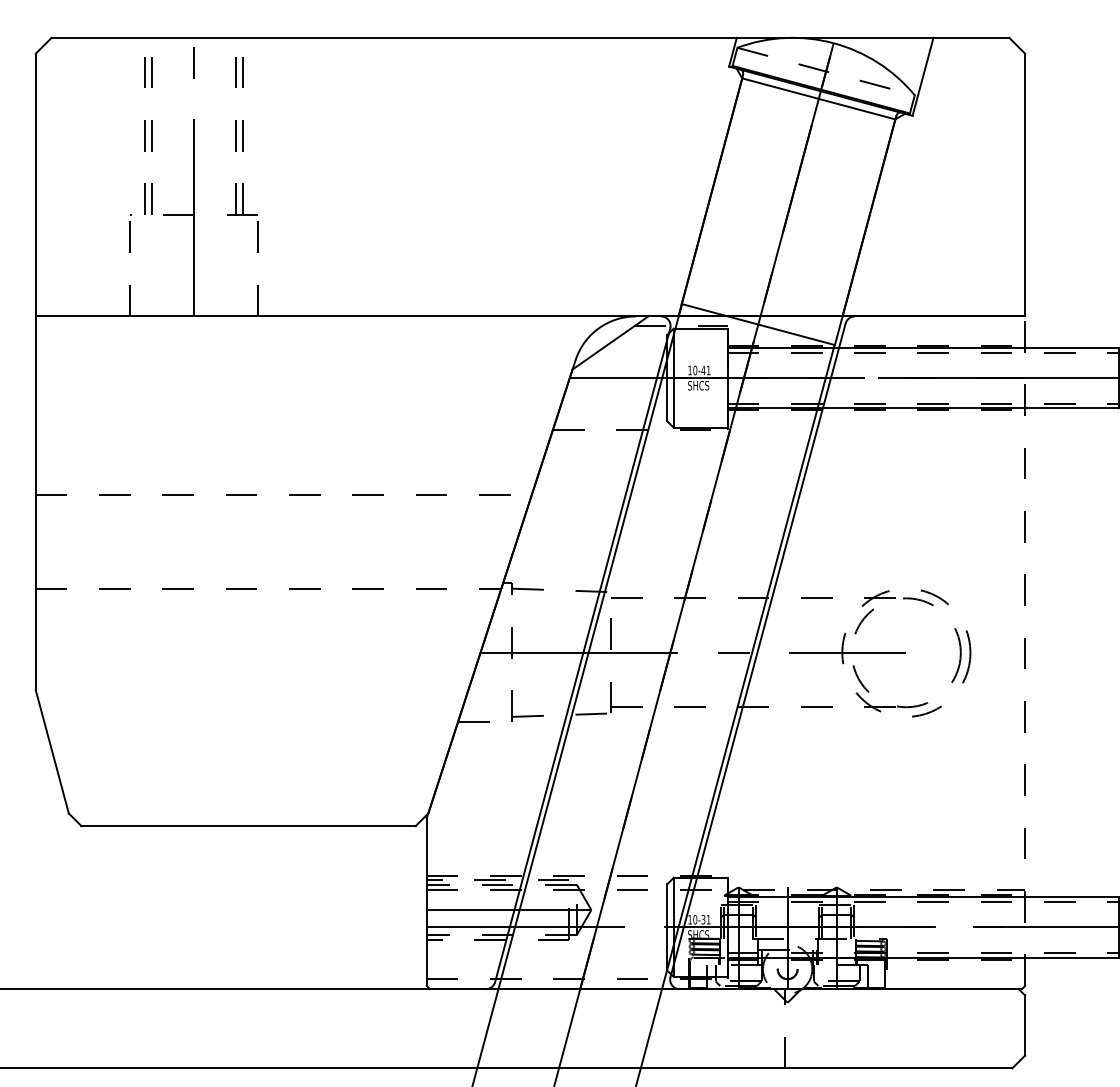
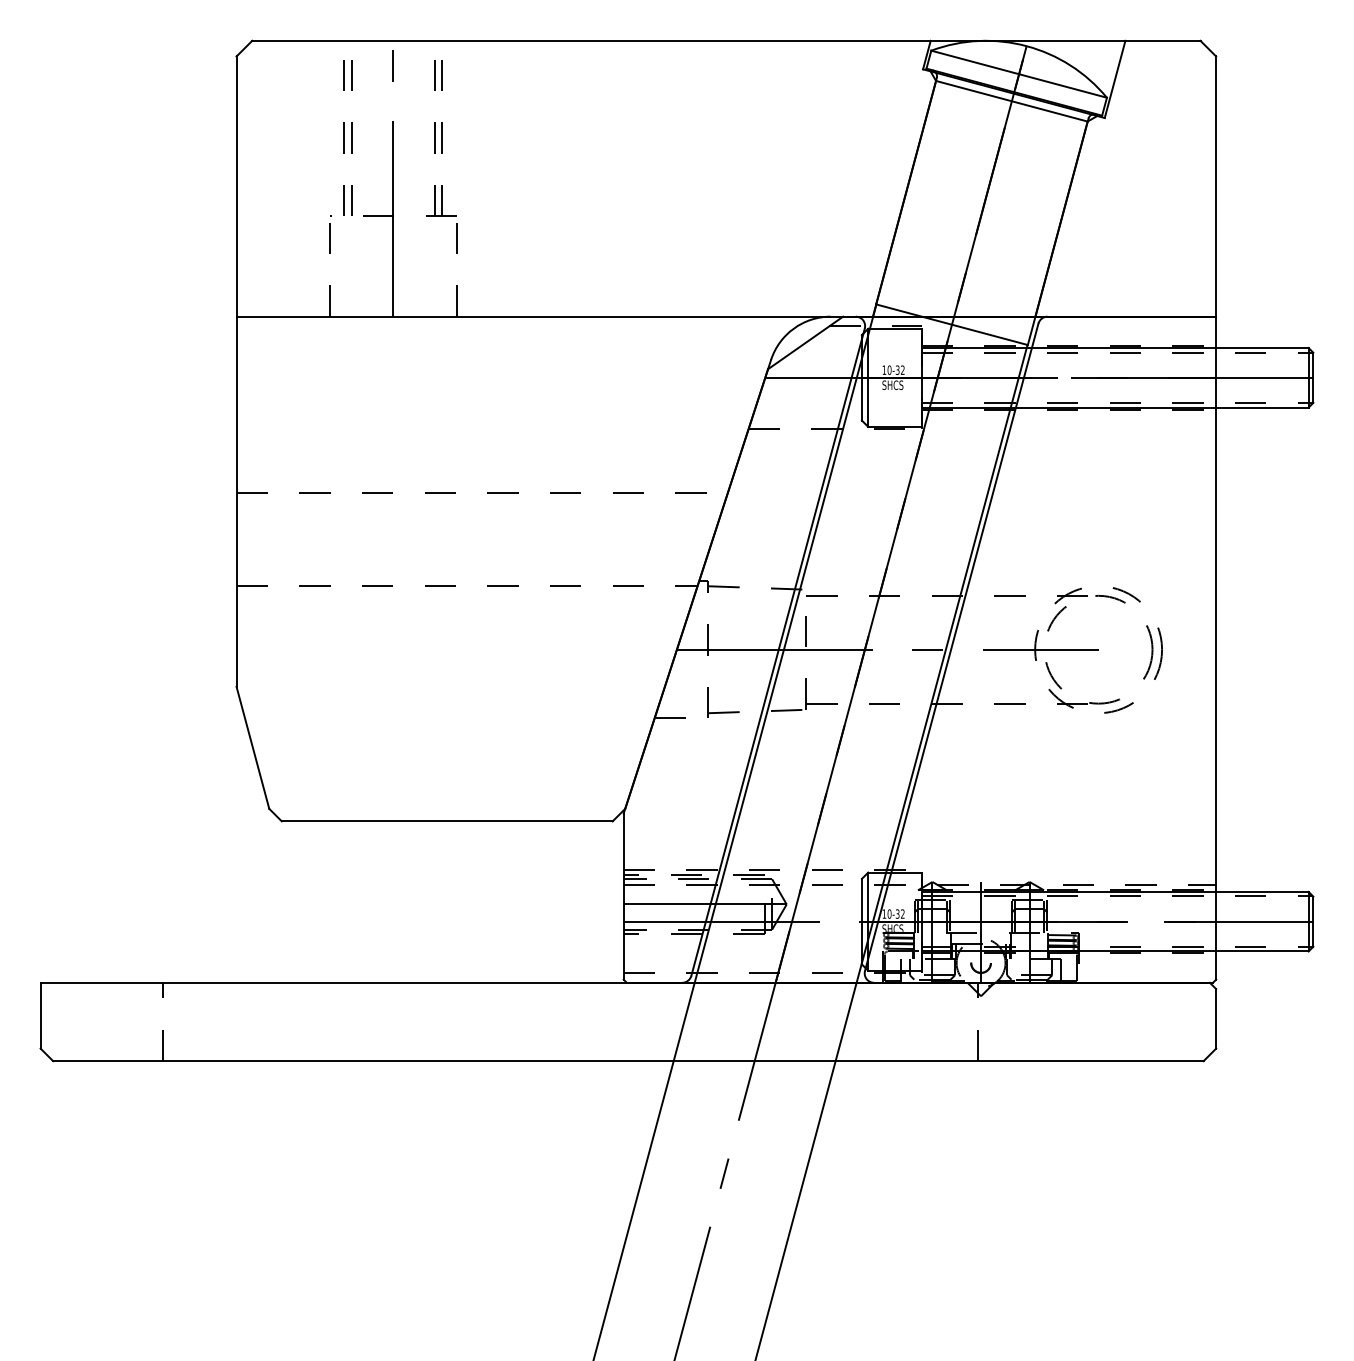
line: (826, 71) -> (1019, 74), dashed -> solid
text: (705, 369) -> (899, 369), 10-41 -> 10-32
line: (1025, 650) -> (1216, 647), dashed -> solid
text: (708, 919) -> (902, 913), 10-31 -> 10-32

